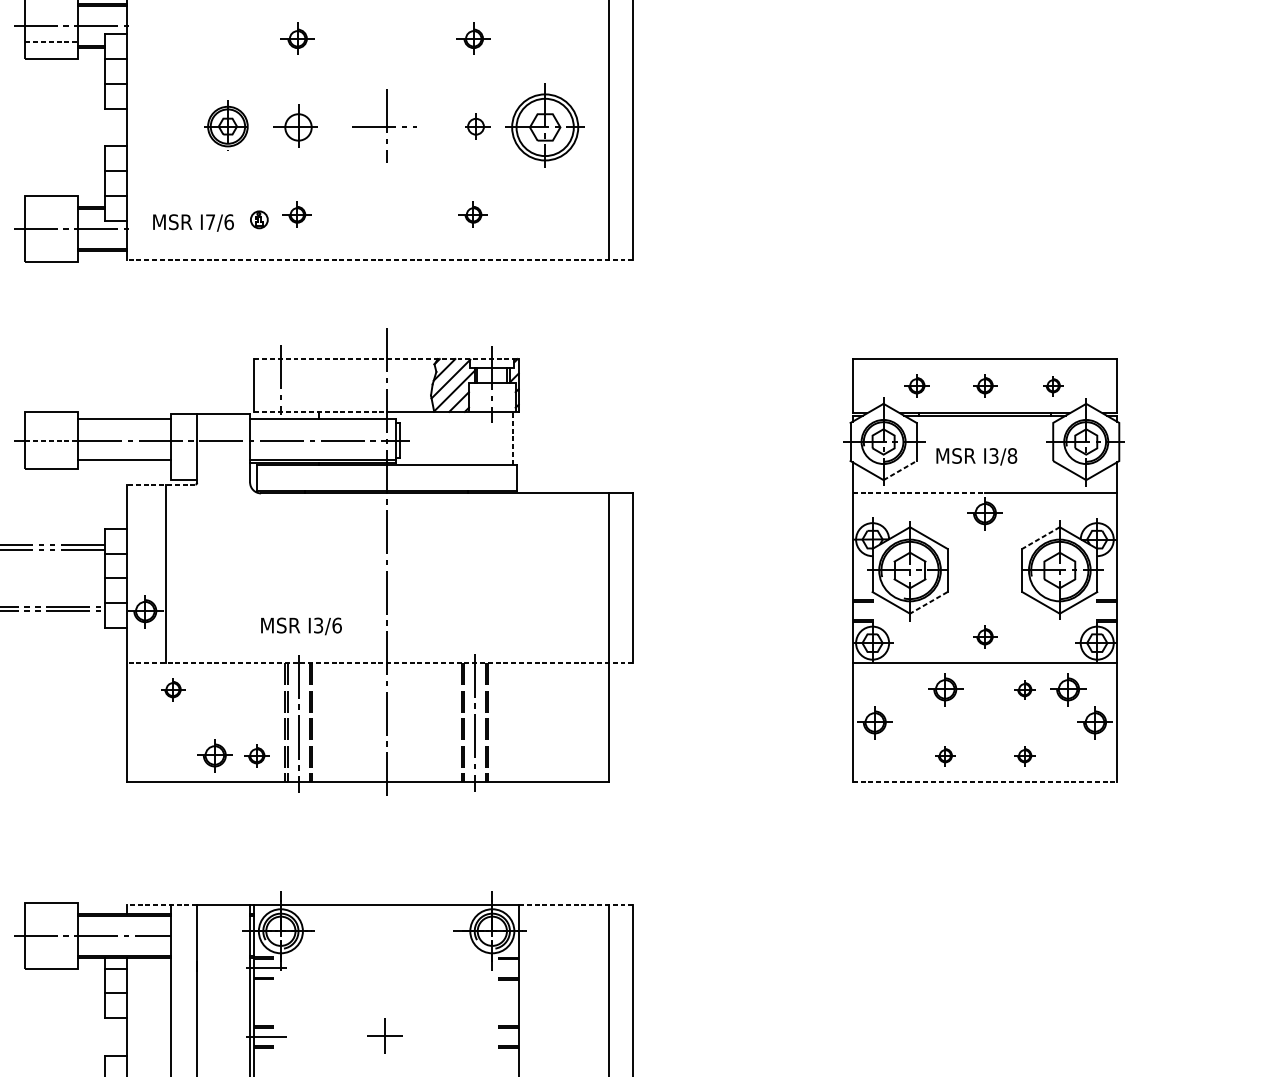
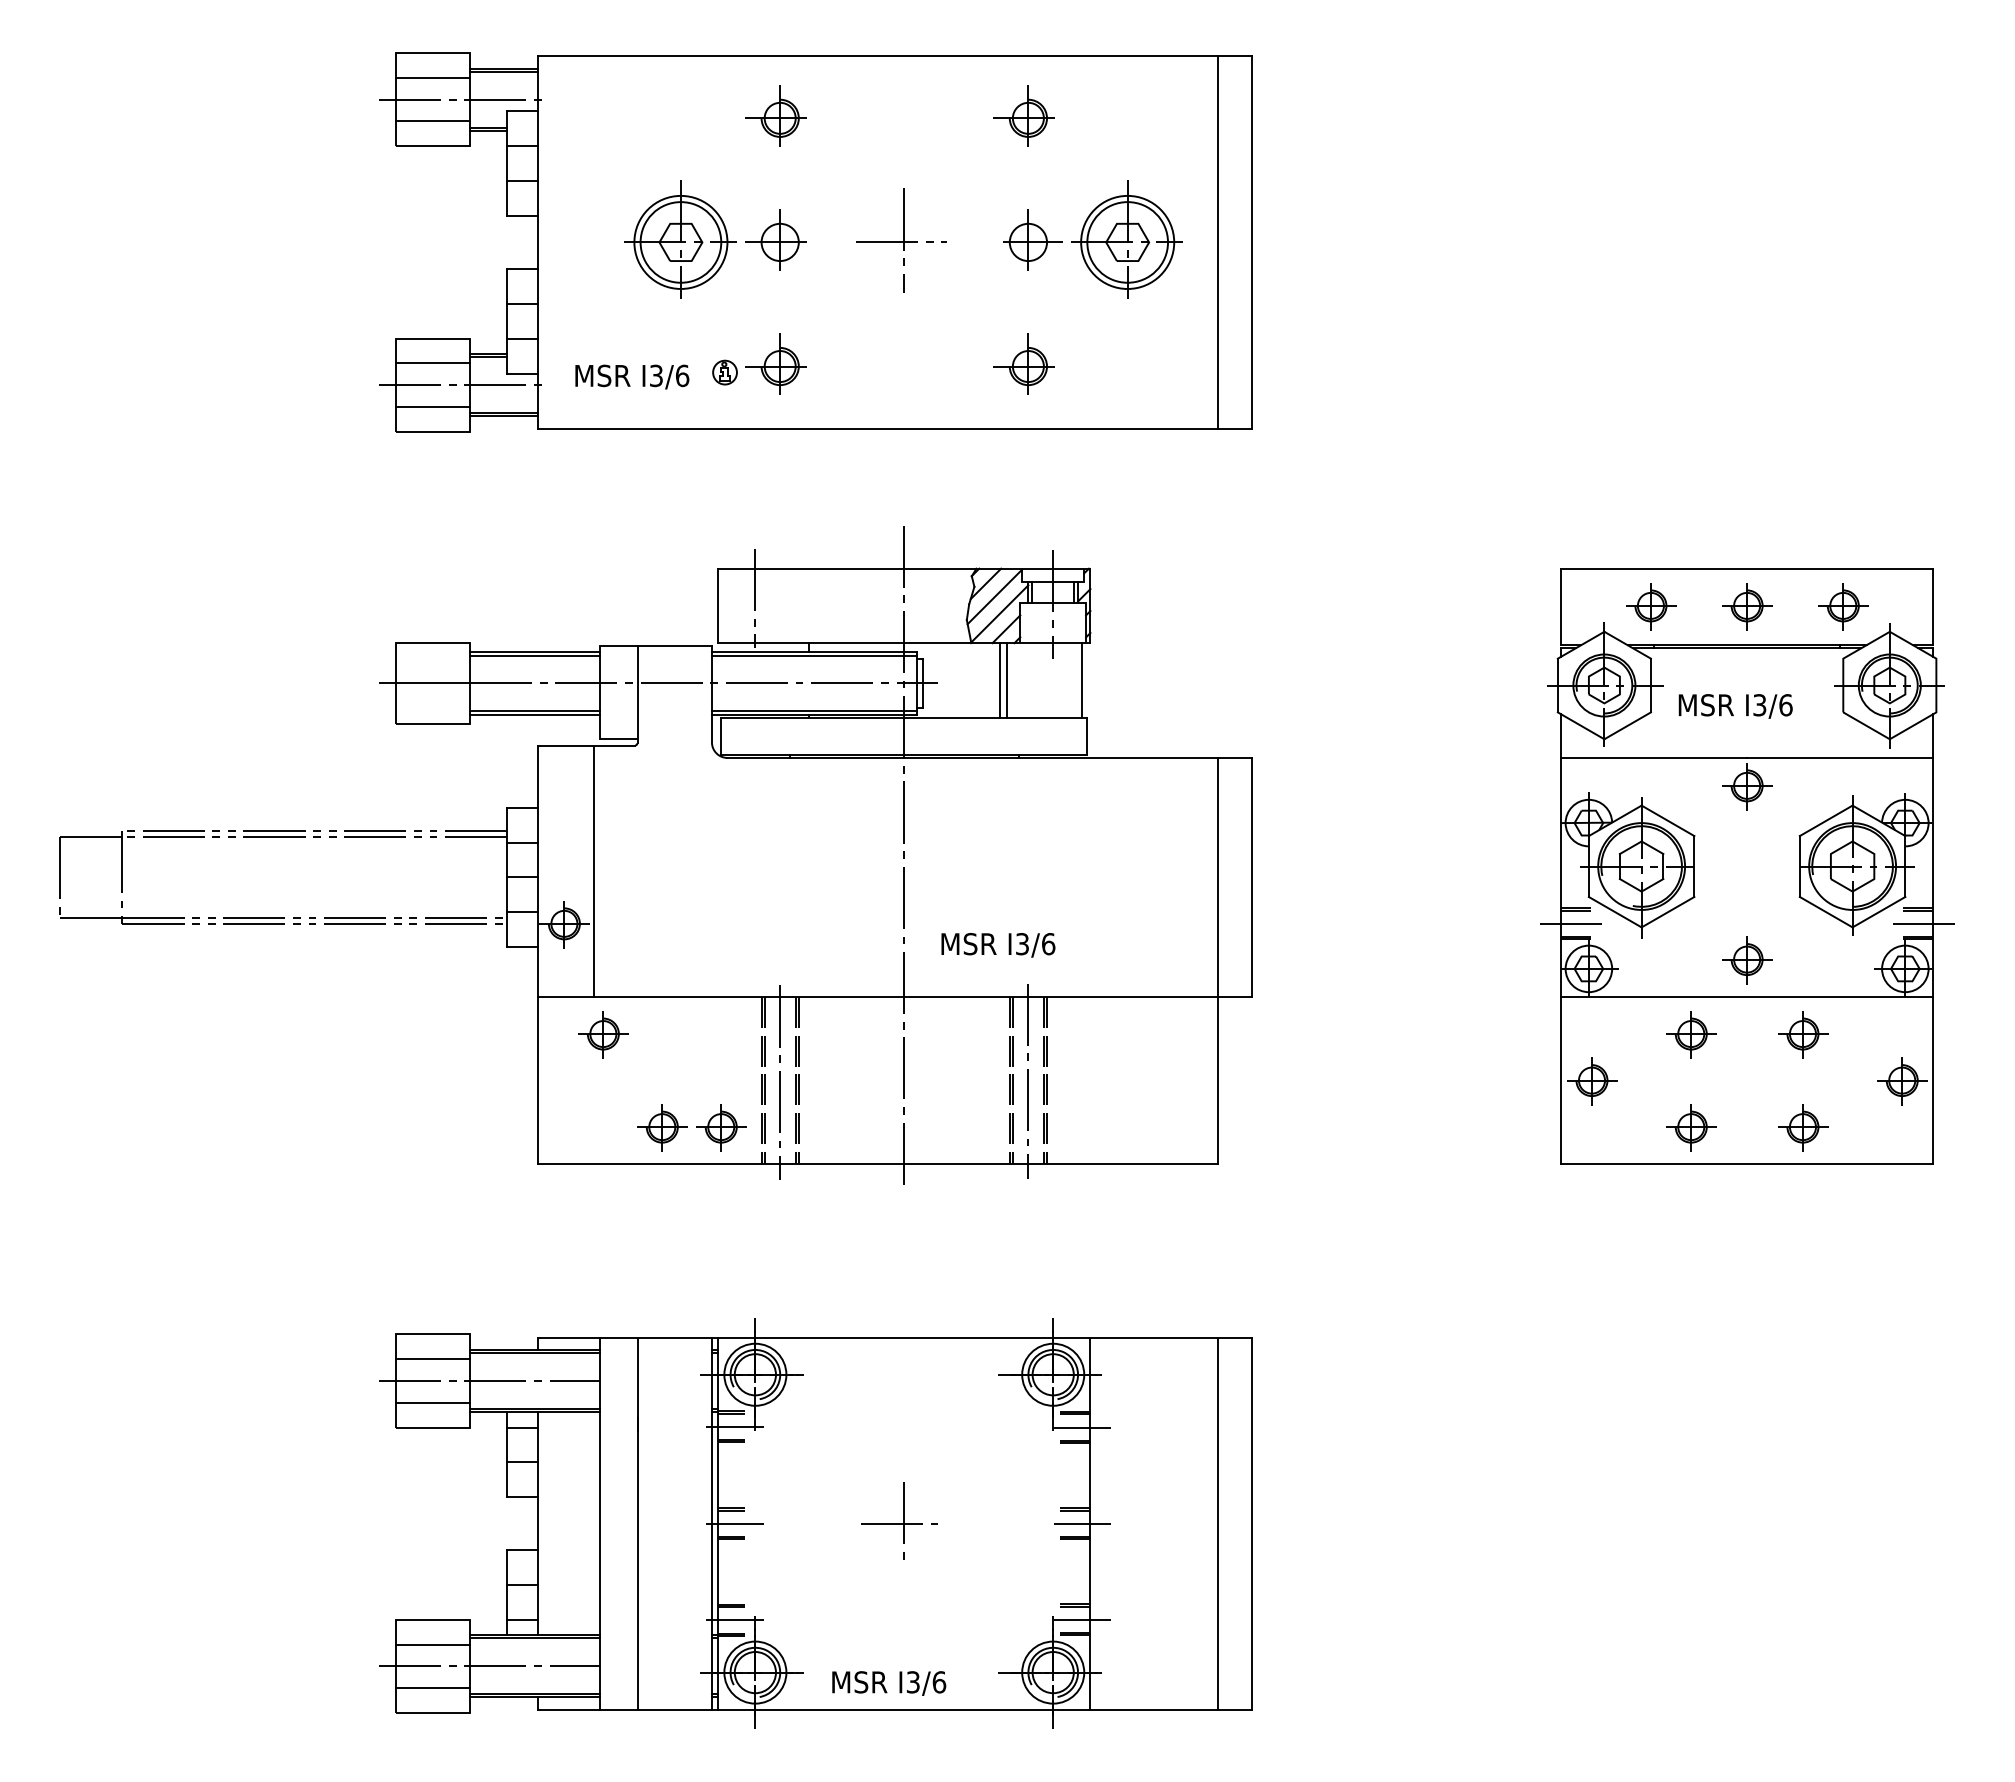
line: (51, 11) -> (432, 78), added
part: (295, 37) -> (775, 115), size x1.43
part: (471, 37) -> (1023, 115), size x1.43
line: (52, 41) -> (433, 121), dashed -> solid
part: (227, 125) -> (680, 239), size x1.67
part: (477, 125) -> (1032, 239), size x1.67
line: (51, 213) -> (432, 363), added
part: (295, 213) -> (775, 363), size x1.67
part: (471, 213) -> (1023, 363), size x1.67
text: (210, 221) -> (656, 375), I7/6 -> I3/6
line: (51, 243) -> (432, 406), added
line: (380, 259) -> (895, 428), dashed -> solid
line: (386, 358) -> (904, 568), dashed -> solid
part: (917, 385) -> (1651, 606), size x1.43
part: (985, 385) -> (1747, 606), size x1.43
part: (1053, 385) -> (1843, 606), size x1.67
line: (320, 412) -> (811, 643), dashed -> solid
line: (124, 420) -> (534, 655), added
line: (322, 420) -> (814, 655), added
line: (512, 437) -> (1081, 679), dashed -> solid
line: (454, 438) -> (999, 680), added
line: (459, 438) -> (1007, 680), added
line: (52, 440) -> (433, 683), dashed -> solid
text: (1012, 456) -> (1785, 705), I3/8 -> I3/6
line: (124, 462) -> (534, 714), added
line: (900, 470) -> (1627, 725), dashed -> solid
line: (161, 484) -> (586, 745), dashed -> solid
line: (919, 493) -> (1654, 757), dashed -> solid
line: (1040, 538) -> (1825, 821), dashed -> solid
line: (928, 603) -> (1667, 912), dashed -> solid
line: (860, 610) -> (1572, 923), added
line: (1108, 610) -> (1921, 923), added
text: (301, 626) -> (998, 945), moved
part: (985, 637) -> (1747, 960), size x1.43
line: (380, 662) -> (895, 996), dashed -> solid
part: (173, 689) -> (603, 1034), size x1.43
part: (1024, 689) -> (1803, 1034), size x1.67
part: (1068, 689) -> (1864, 1034), removed
part: (256, 755) -> (721, 1127), size x1.43
part: (945, 755) -> (1691, 1127), size x1.67
part: (1024, 755) -> (1803, 1127), size x1.67
line: (985, 782) -> (1747, 1164), dashed -> solid
line: (161, 904) -> (587, 1337), dashed -> solid
line: (576, 904) -> (1171, 1337), dashed -> solid
line: (51, 920) -> (432, 1359), added
line: (51, 950) -> (432, 1402), added
line: (513, 968) -> (1082, 1427), added
part: (383, 1034) -> (899, 1520), size x1.67
line: (513, 1036) -> (1082, 1523), added

